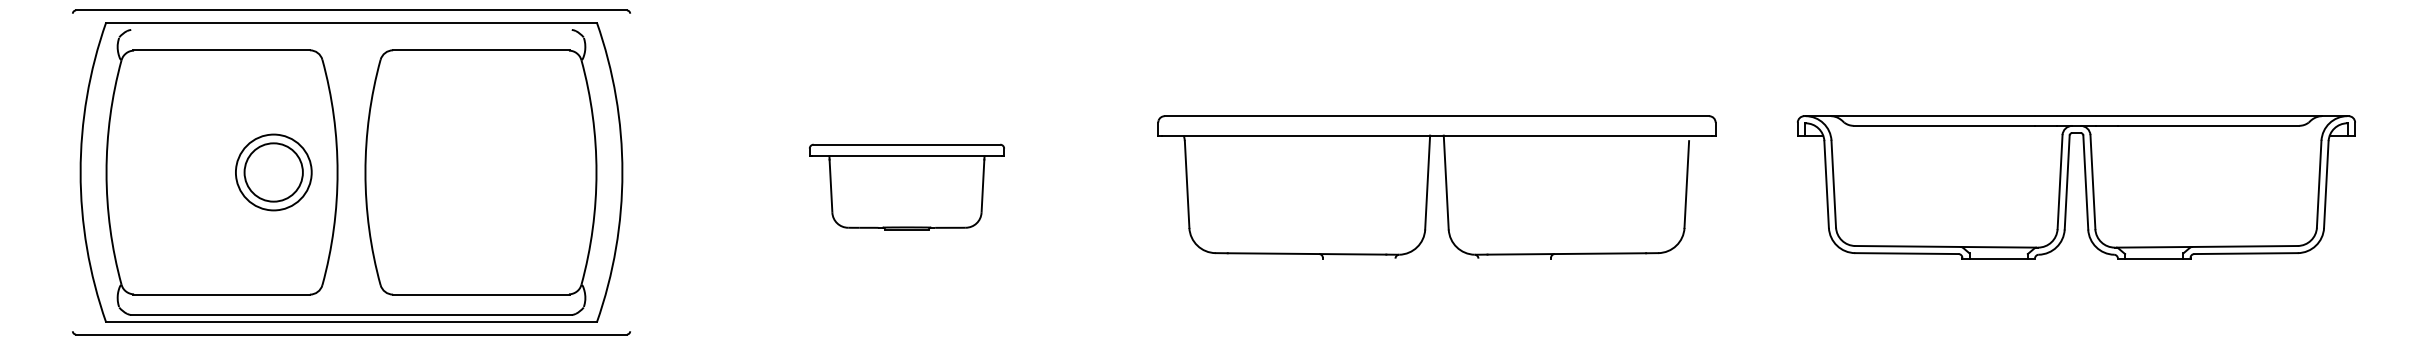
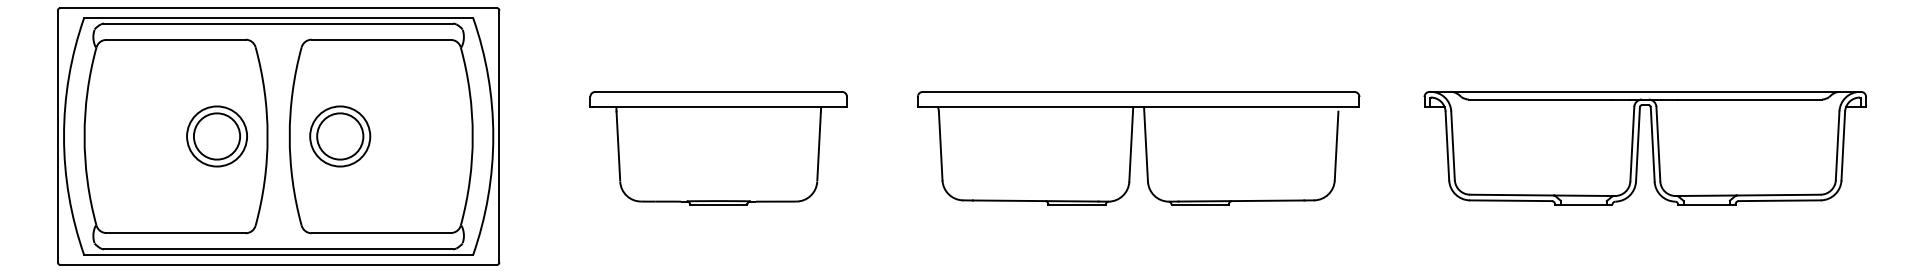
line: (351, 29) -> (278, 23), added
line: (72, 172) -> (57, 136), added
part: (428, 172) -> (339, 136), added
line: (630, 172) -> (499, 136), added
part: (906, 187) -> (718, 148), size x1.67
line: (1358, 258) -> (1076, 204), added
line: (1514, 258) -> (1200, 204), added

